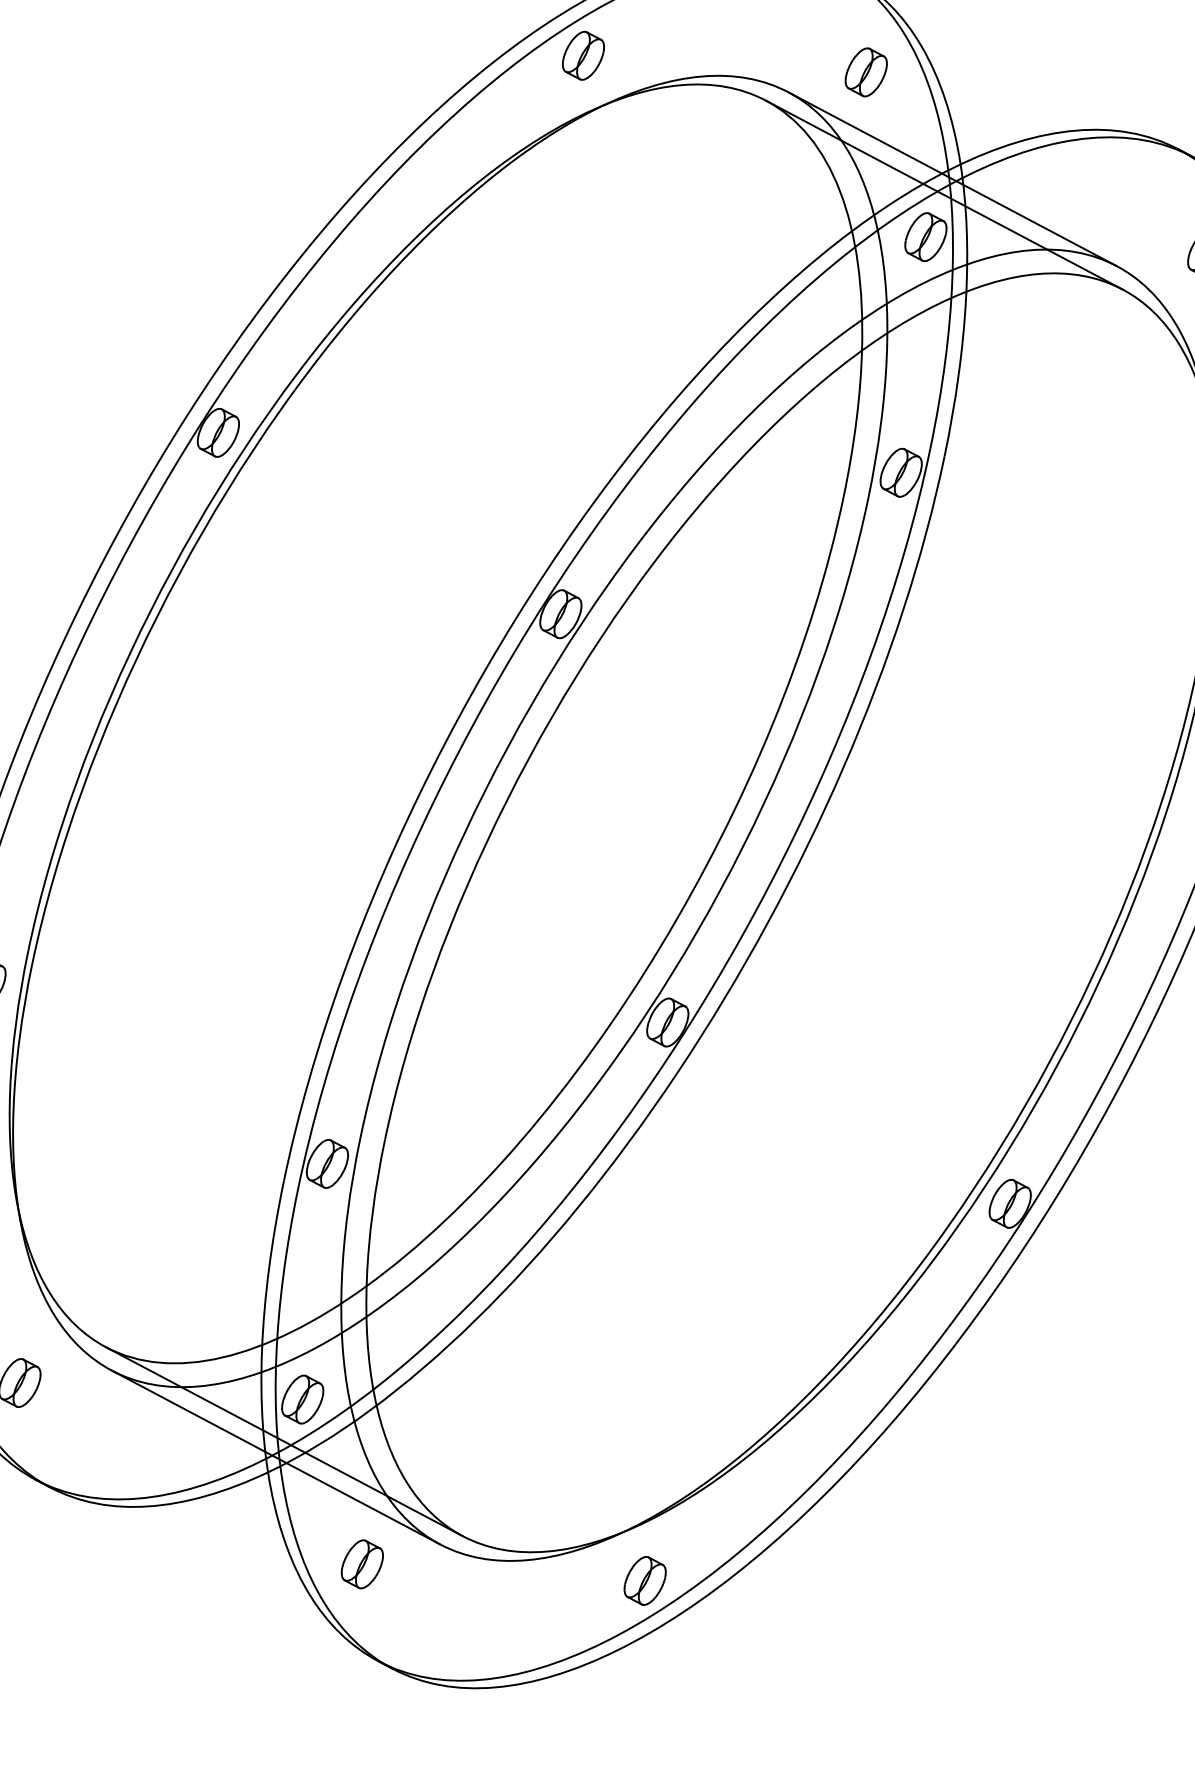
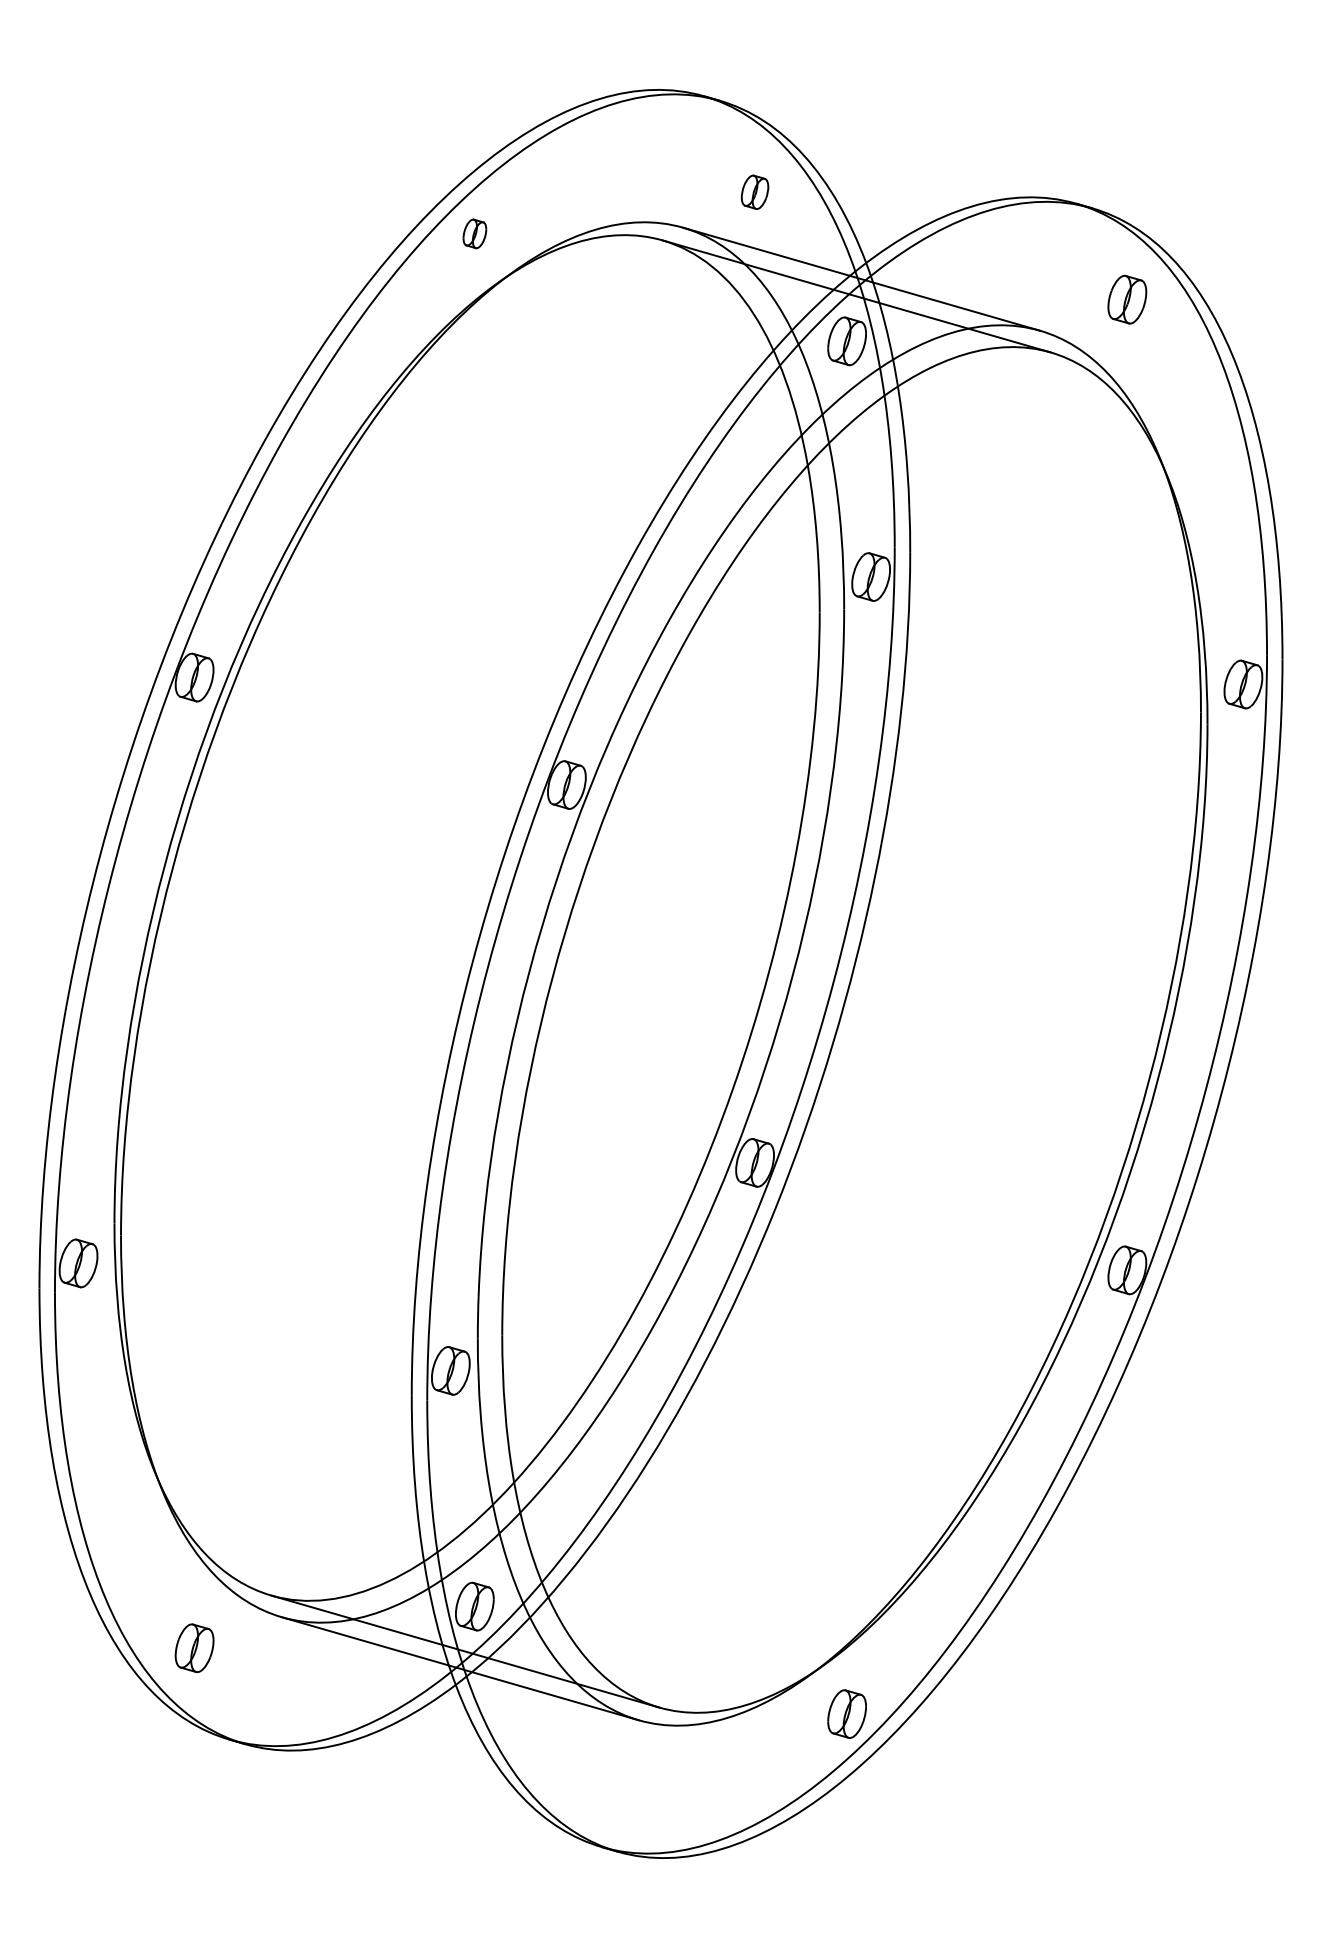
part: (583, 55) -> (474, 233), size x0.6
part: (865, 72) -> (754, 192), size x0.7
part: (362, 1564) -> (566, 1755), removed

